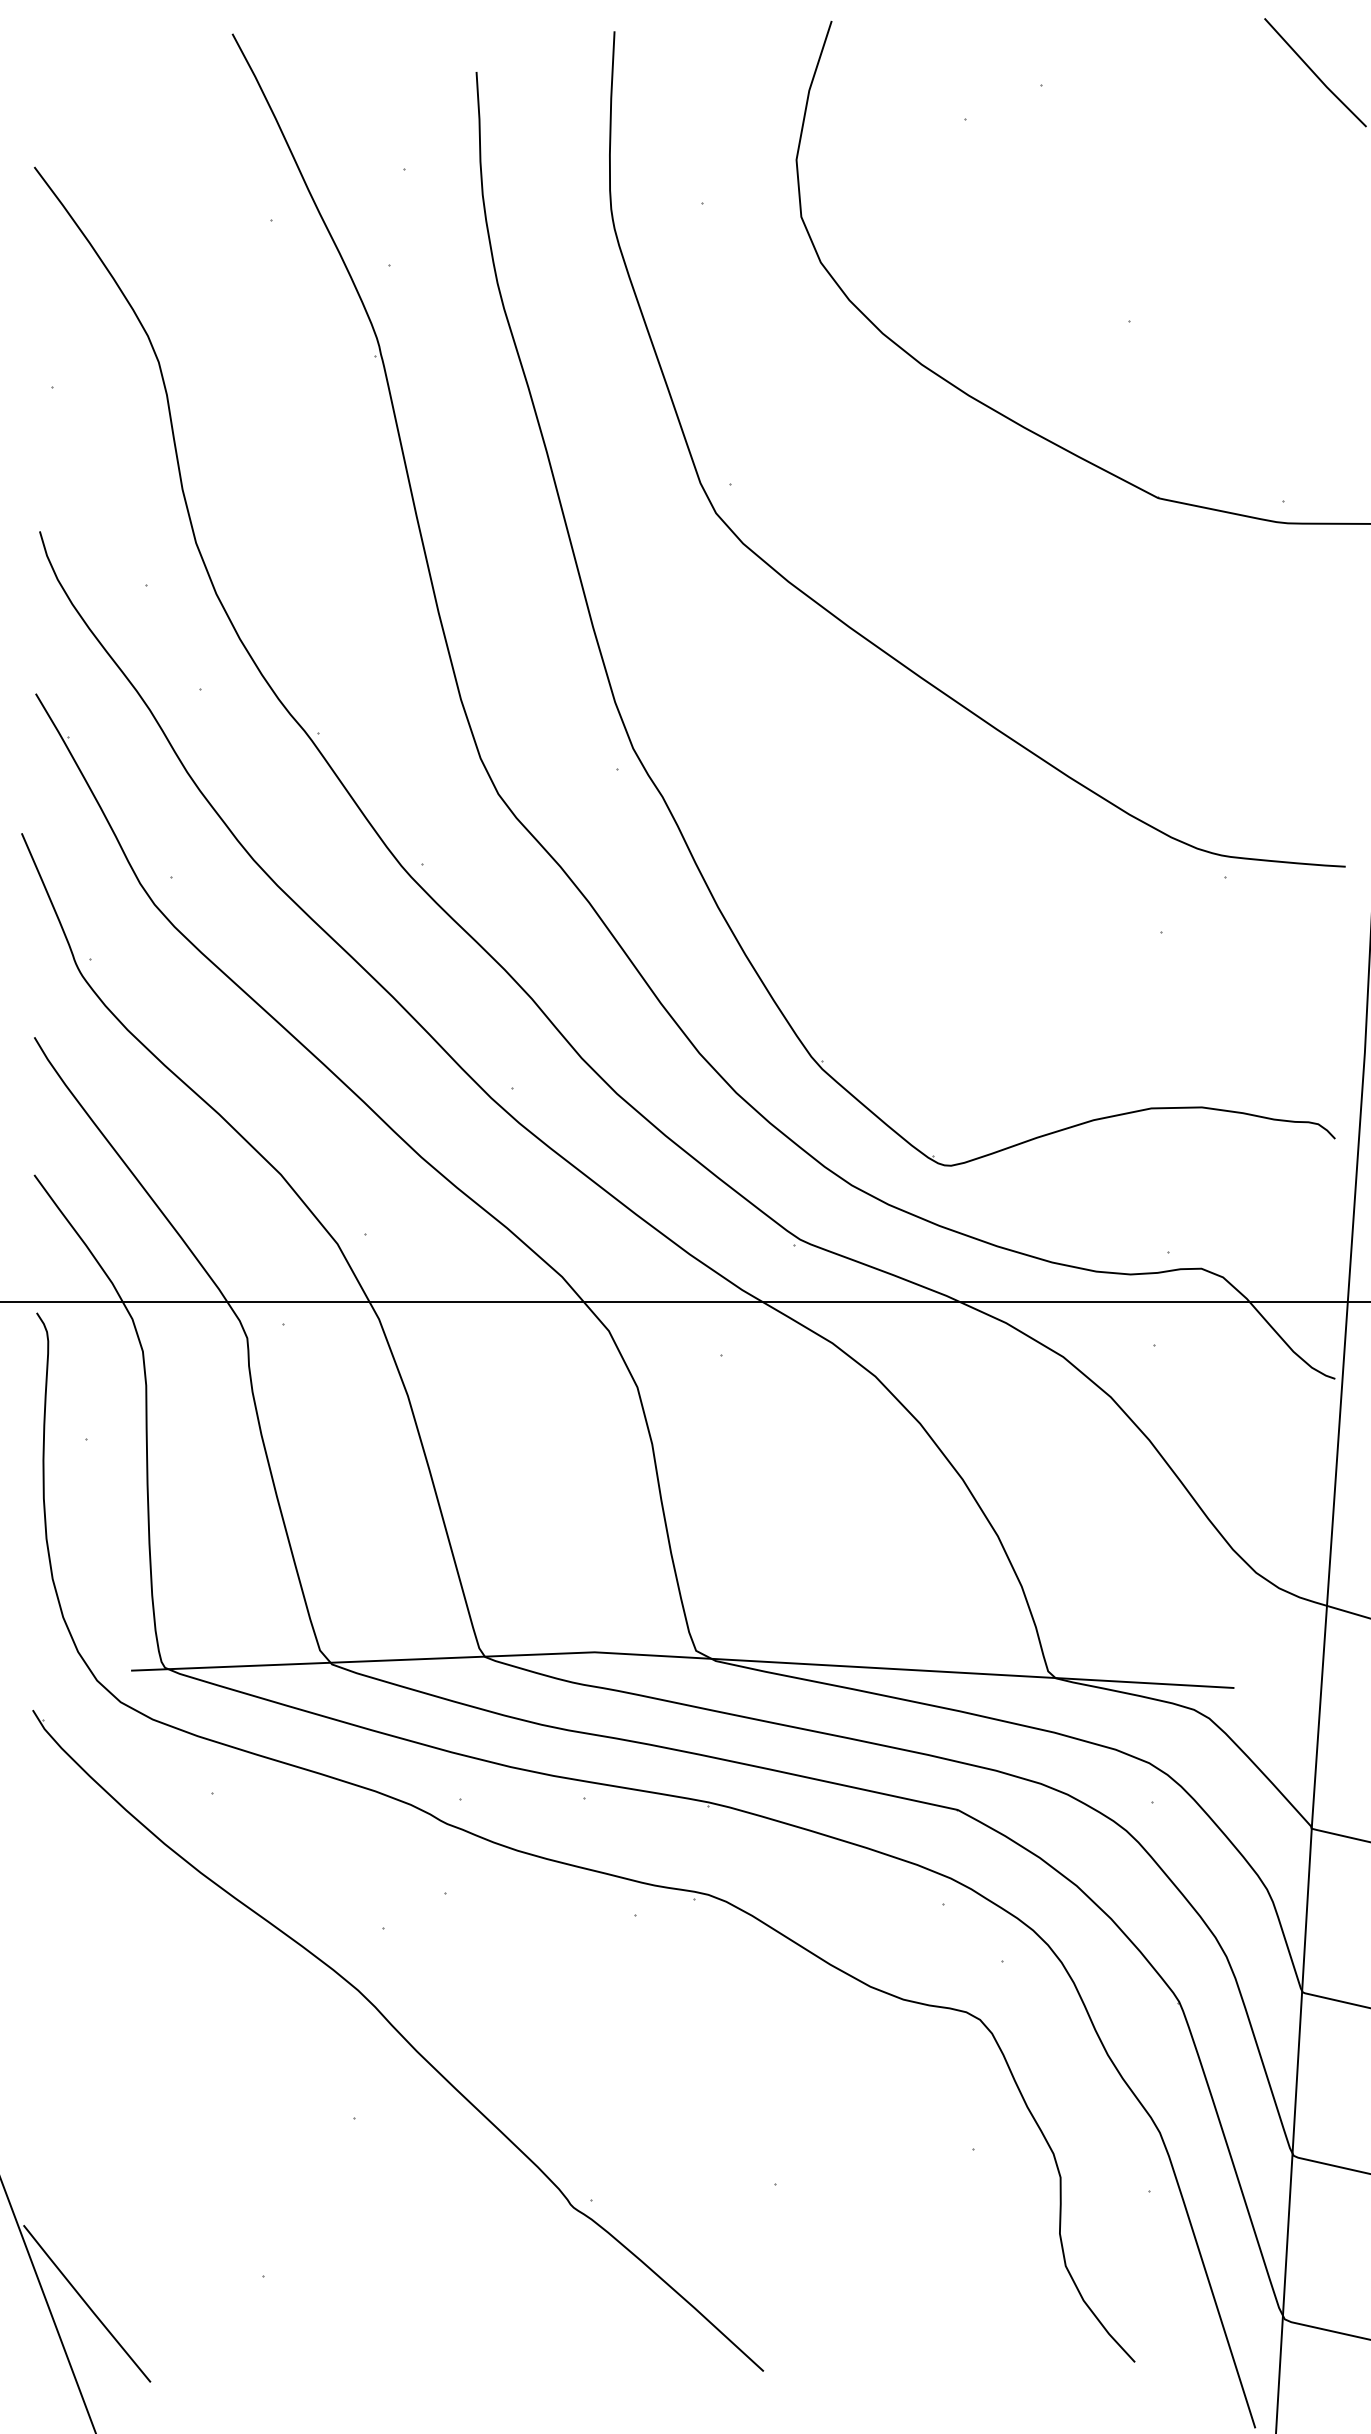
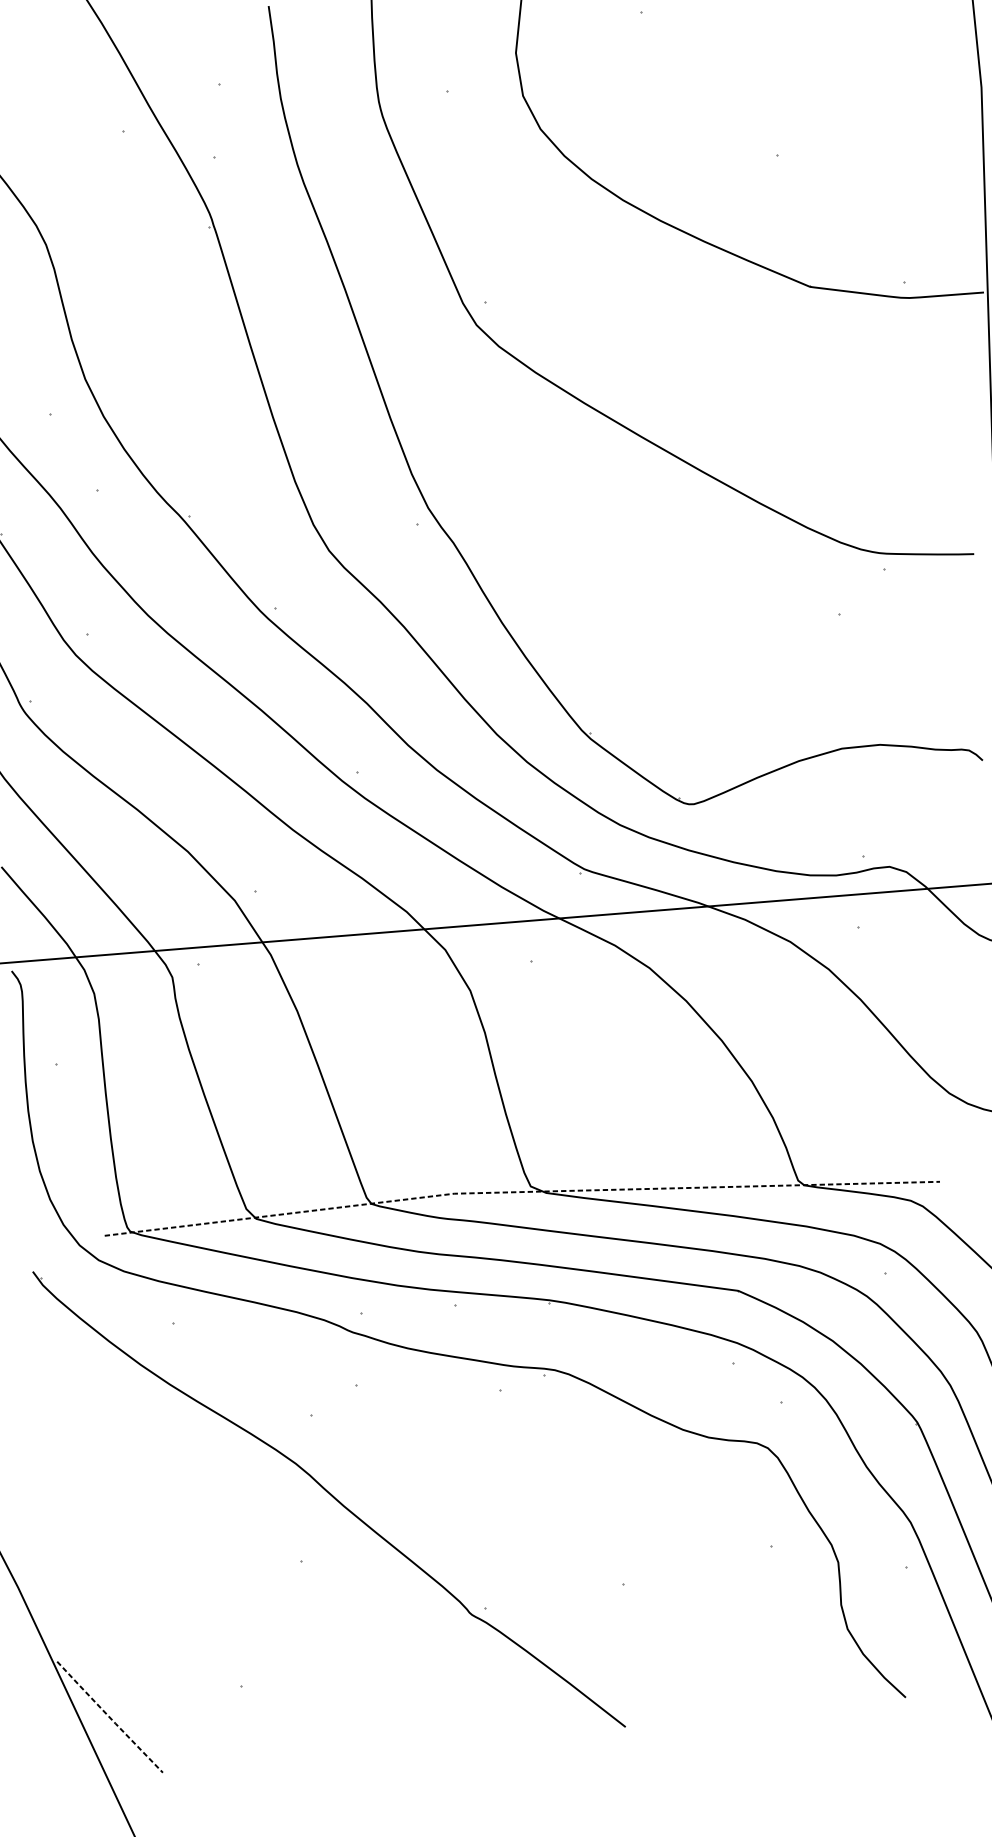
line: (682, 1657) -> (520, 1192), solid -> dashed
line: (86, 2303) -> (109, 1716), solid -> dashed

